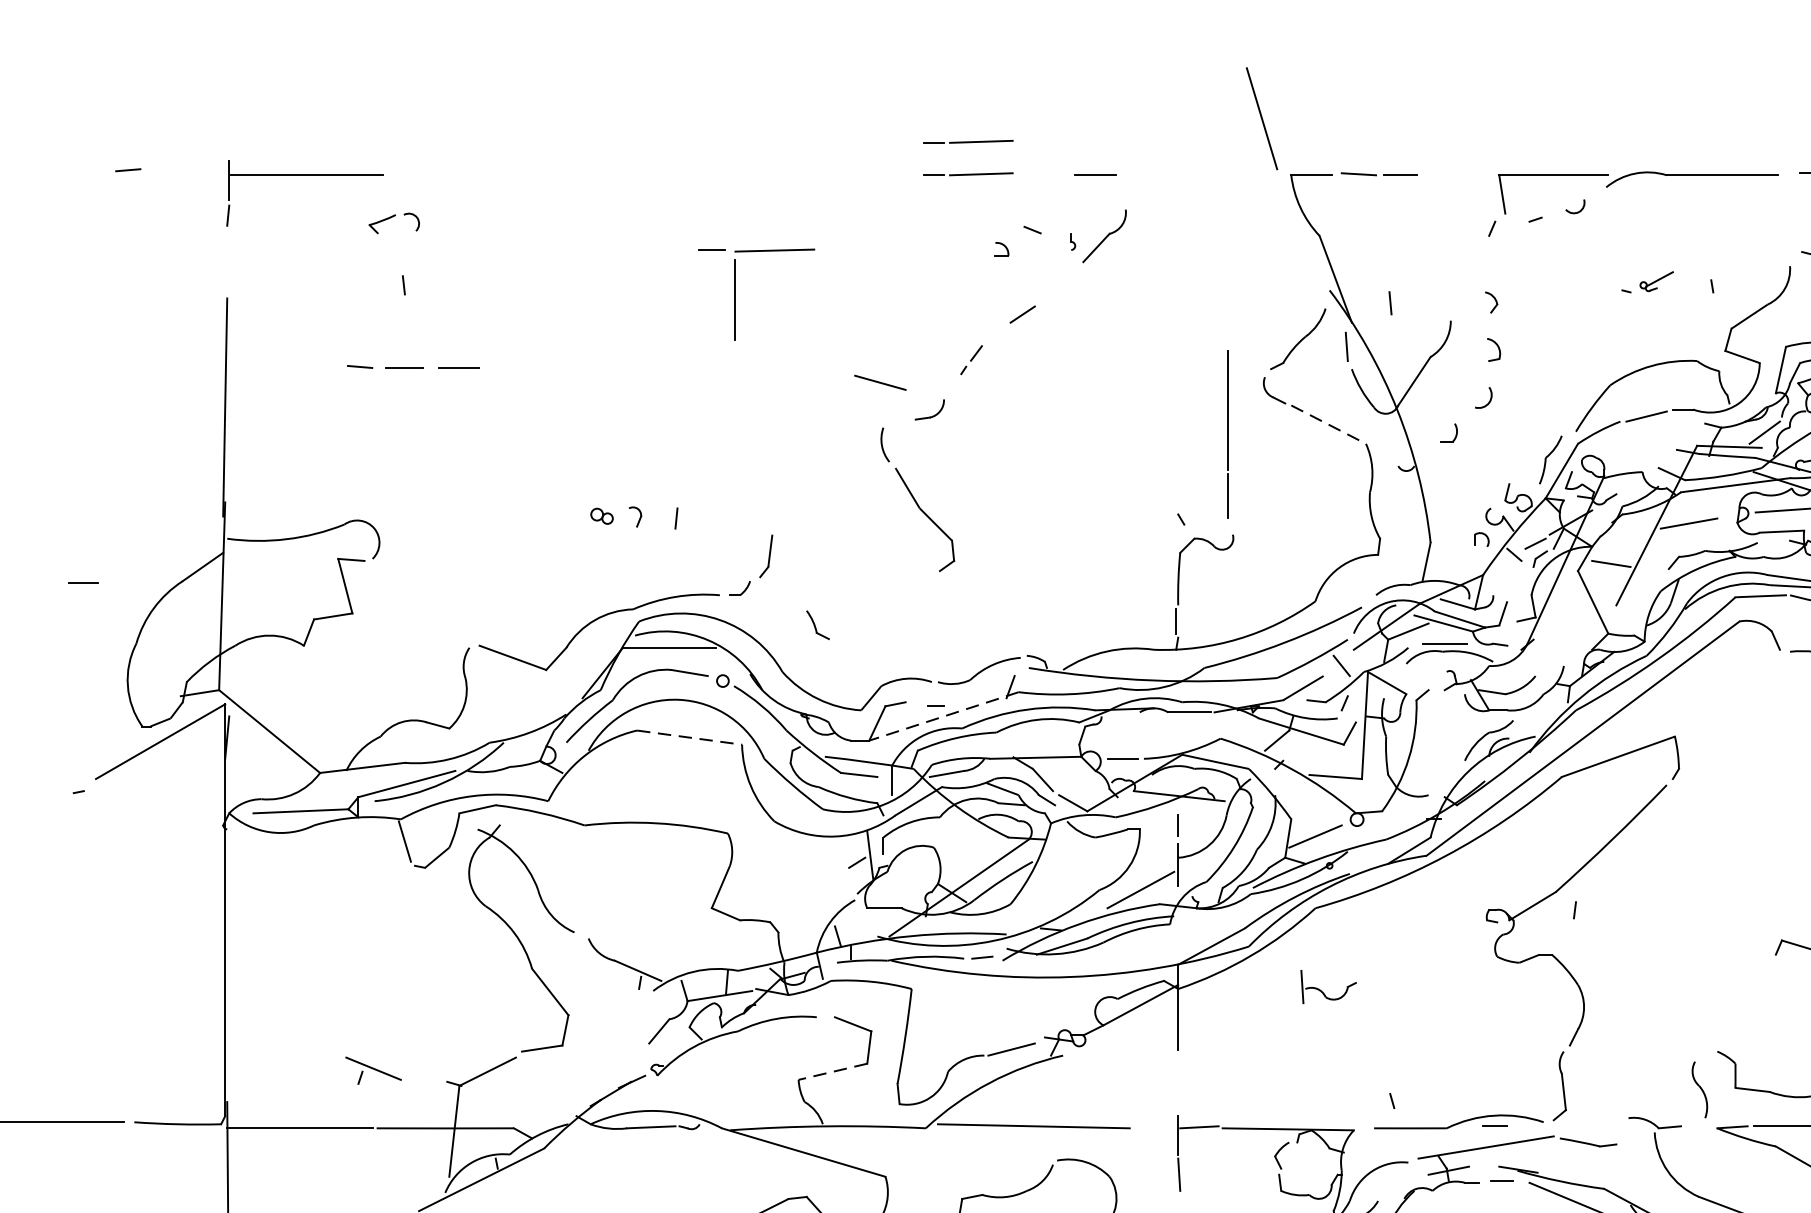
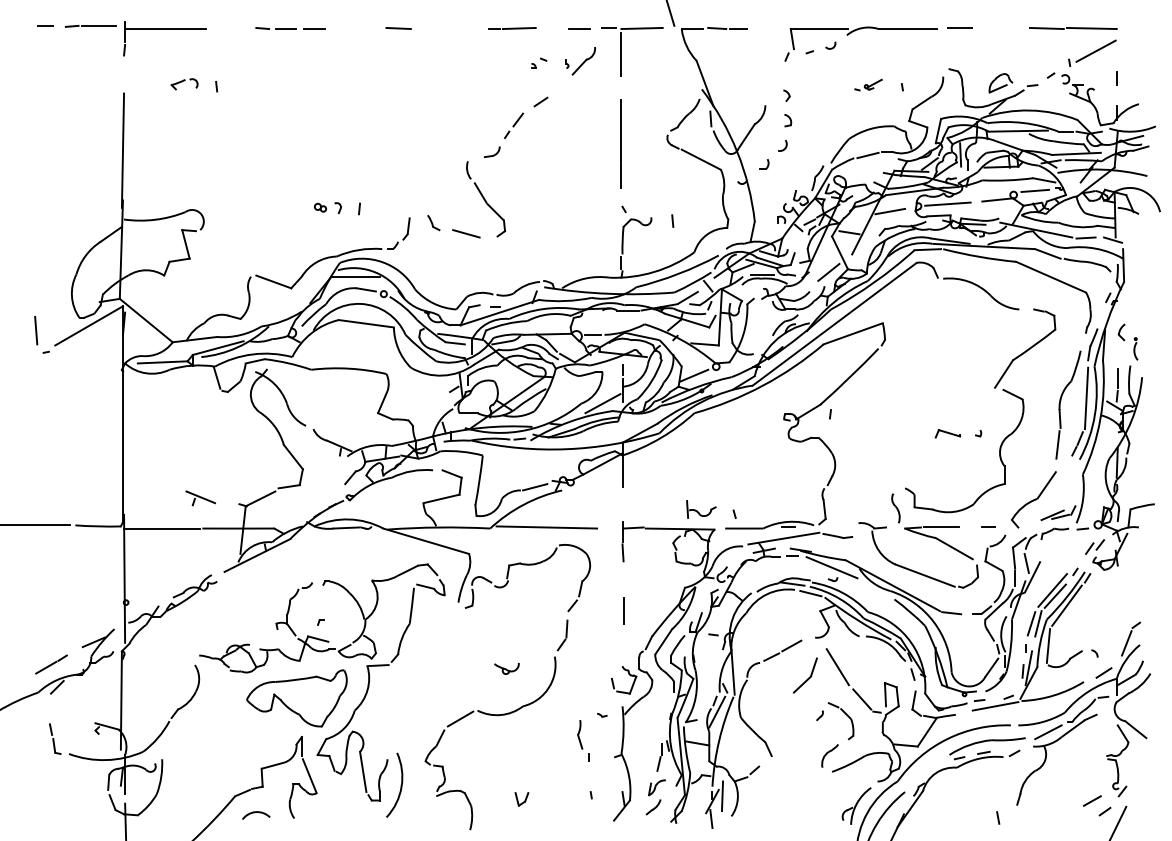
line: (968, 141) -> (512, 11), removed
line: (178, 168) -> (98, 25), added
line: (750, 174) -> (398, 28), added
part: (394, 223) -> (184, 84), moved
part: (1019, 239) -> (539, 62), size x0.62
part: (735, 294) -> (621, 51), moved
line: (1389, 302) -> (672, 220), moved
part: (972, 359) -> (514, 125), size x1.67
part: (413, 366) -> (290, 28), moved
line: (880, 382) -> (466, 233), moved
line: (1328, 424) -> (701, 159), dashed -> solid
line: (1225, 433) -> (620, 143), moved
line: (83, 582) -> (45, 25), moved
part: (817, 626) -> (433, 223), moved
line: (1571, 637) -> (828, 271), added
line: (943, 716) -> (499, 312), dashed -> solid
line: (689, 737) -> (366, 323), dashed -> solid
line: (60, 750) -> (36, 330), added
part: (1328, 987) -> (701, 509), moved
line: (832, 1072) -> (441, 499), dashed -> solid

